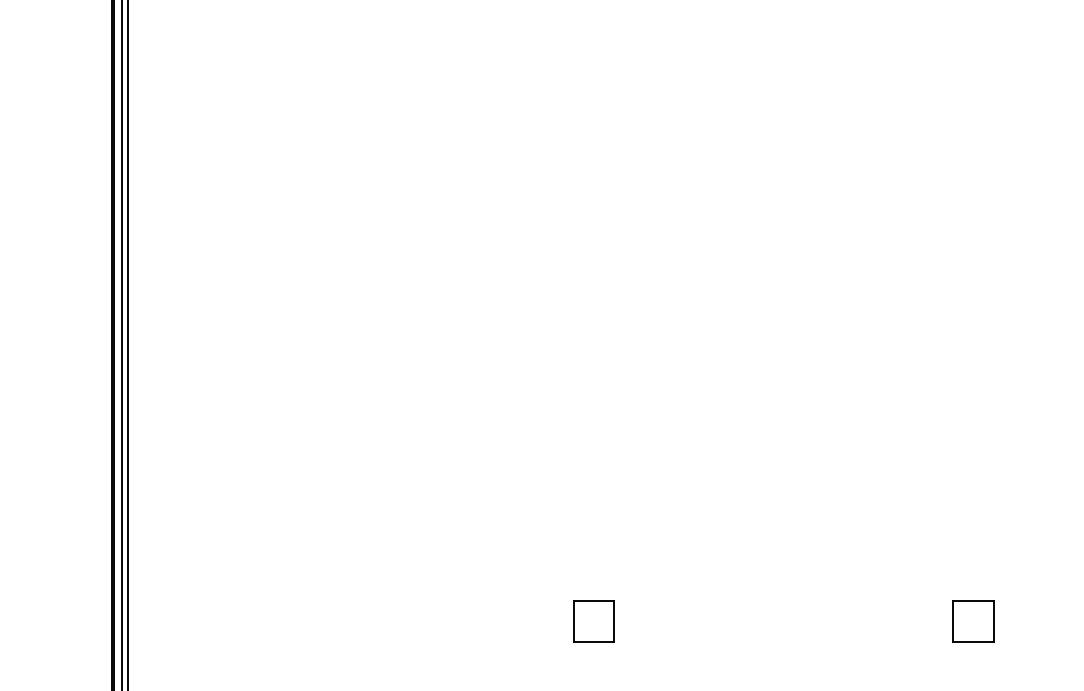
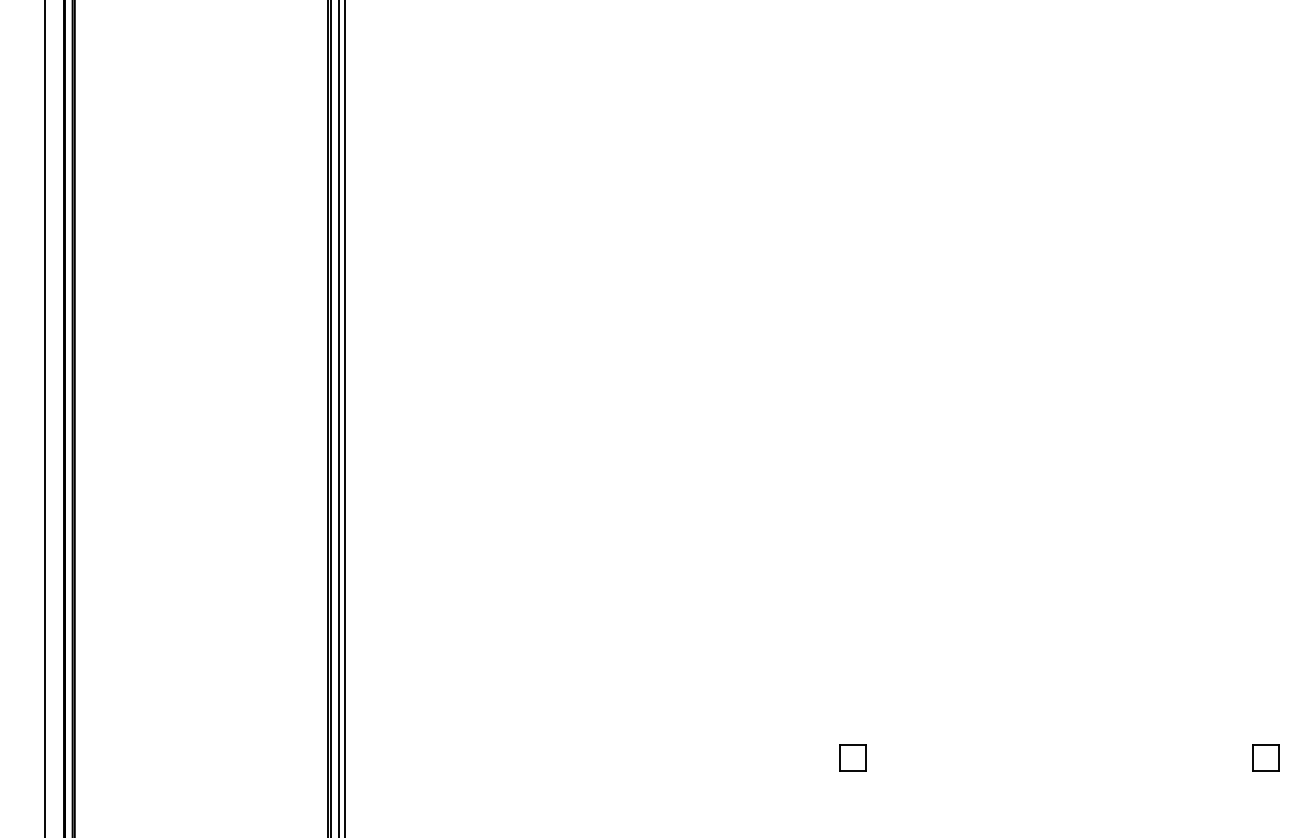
part: (593, 621) -> (852, 757), size x0.6
part: (972, 621) -> (1265, 757), size x0.6

